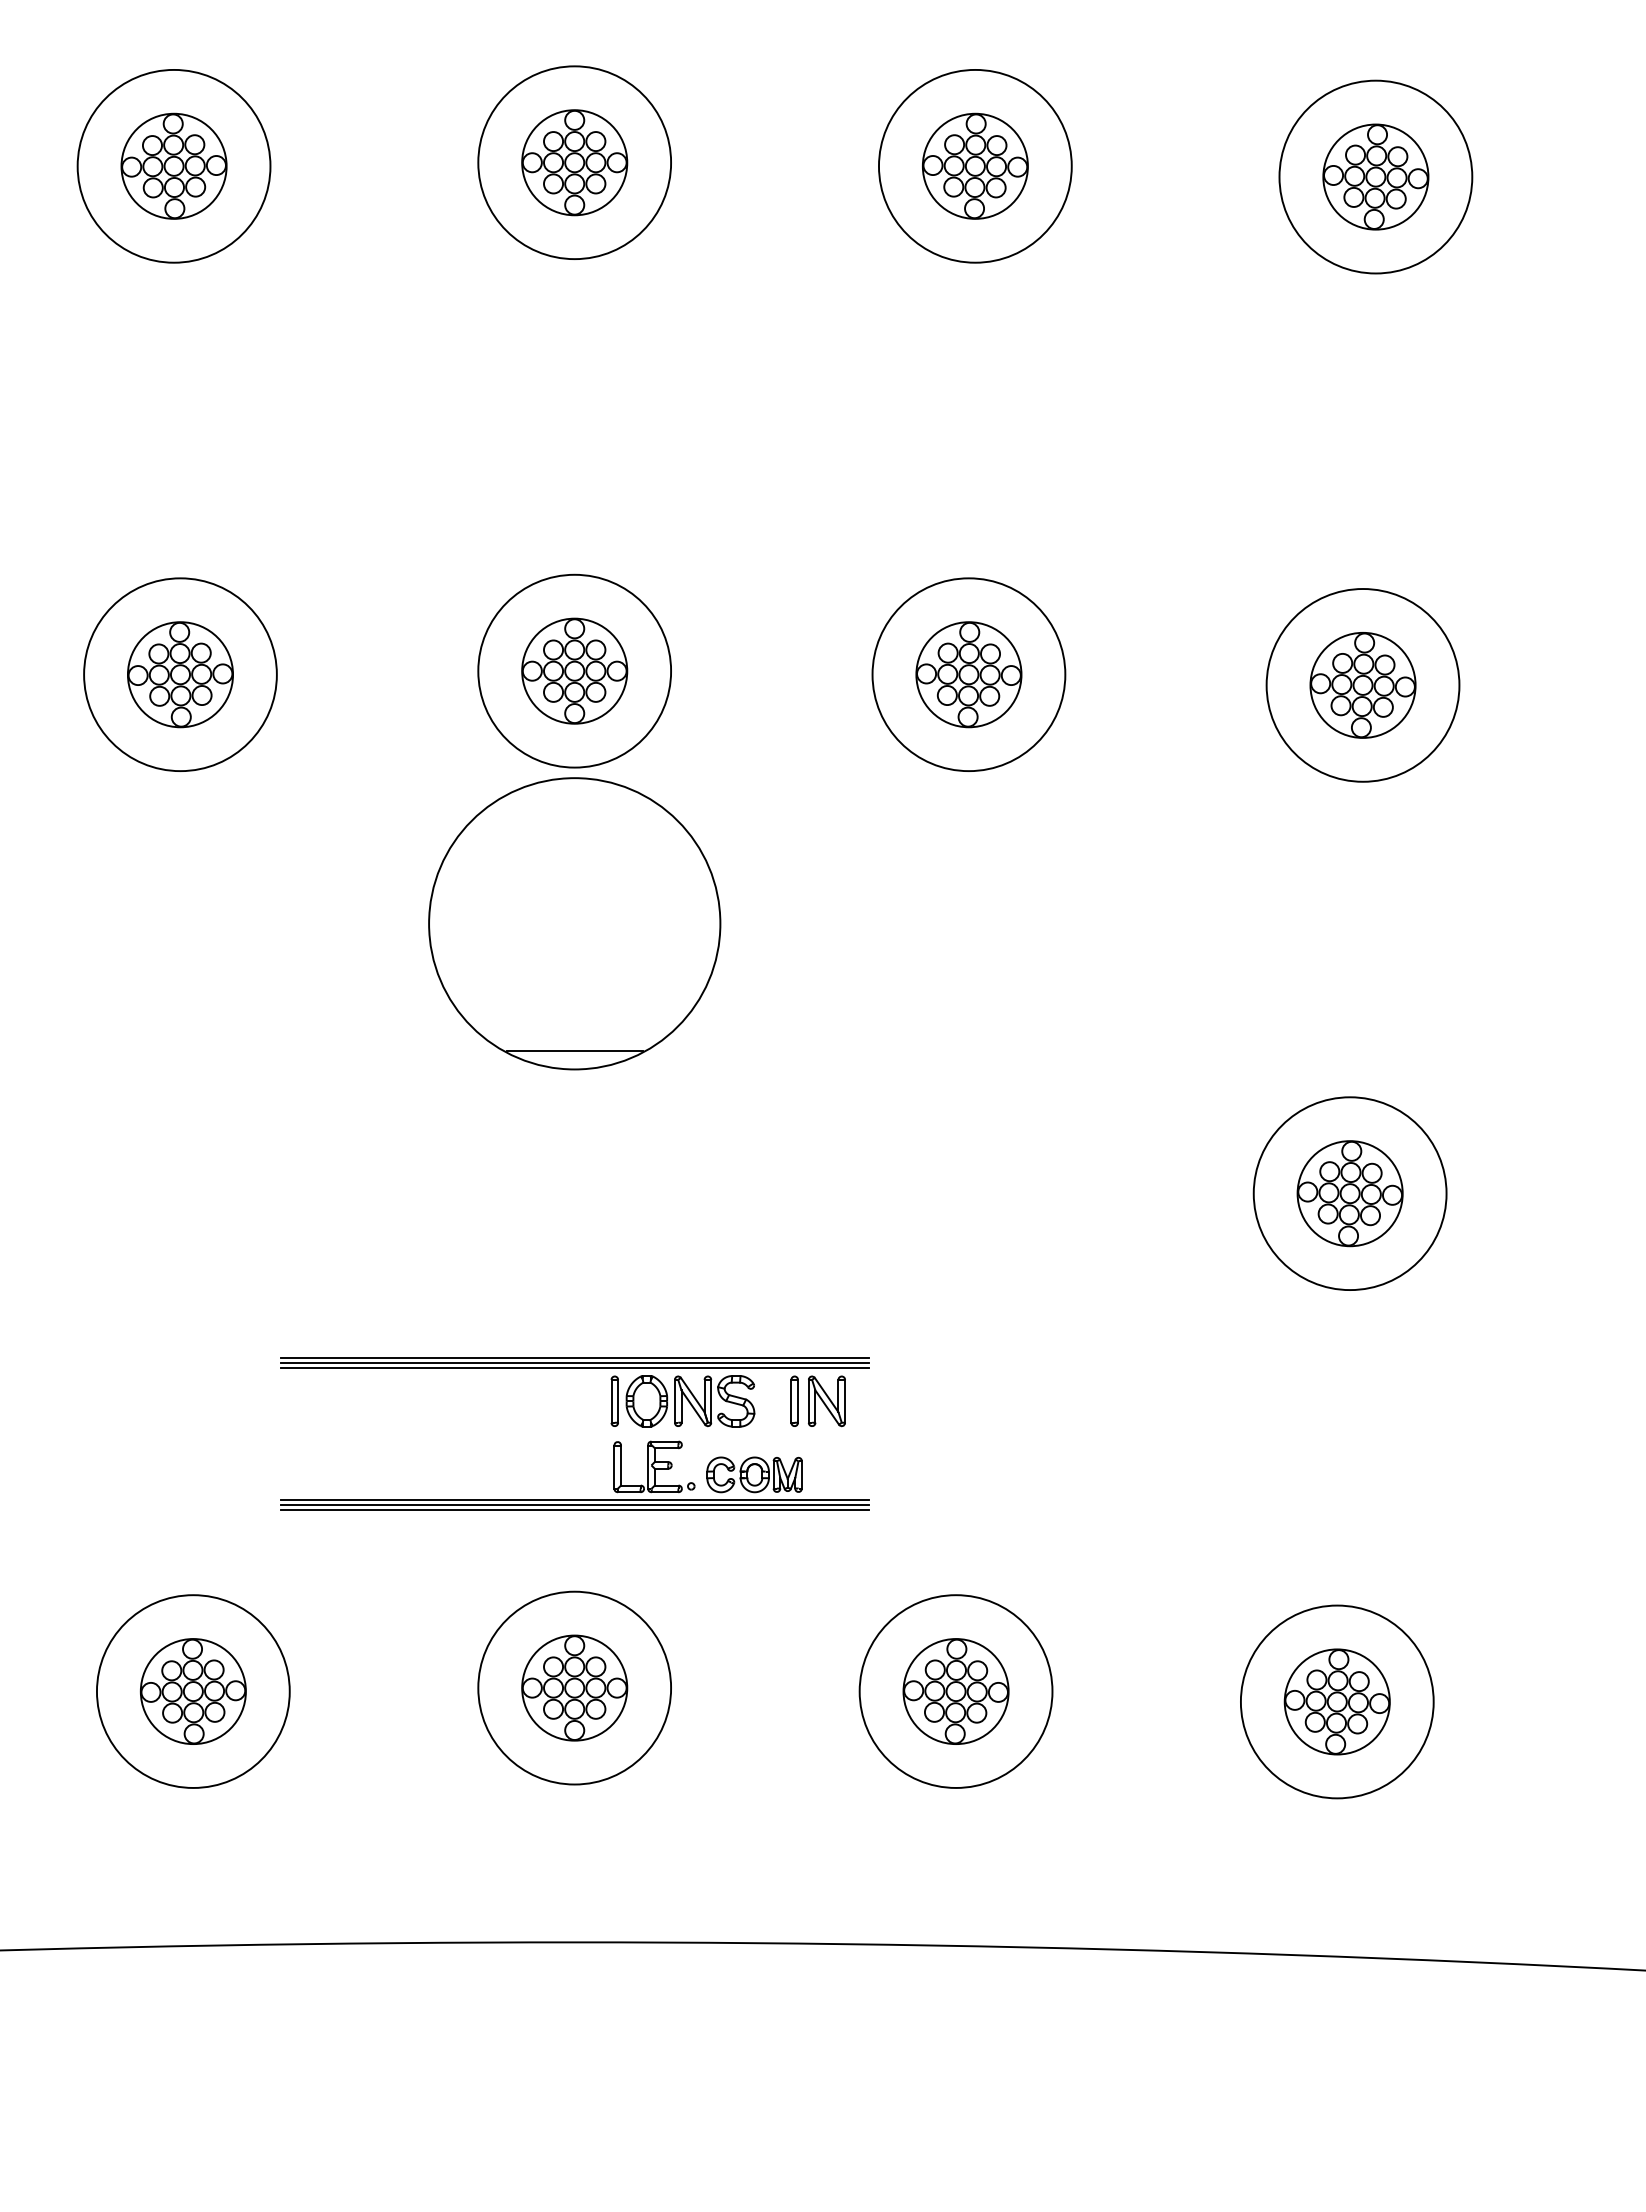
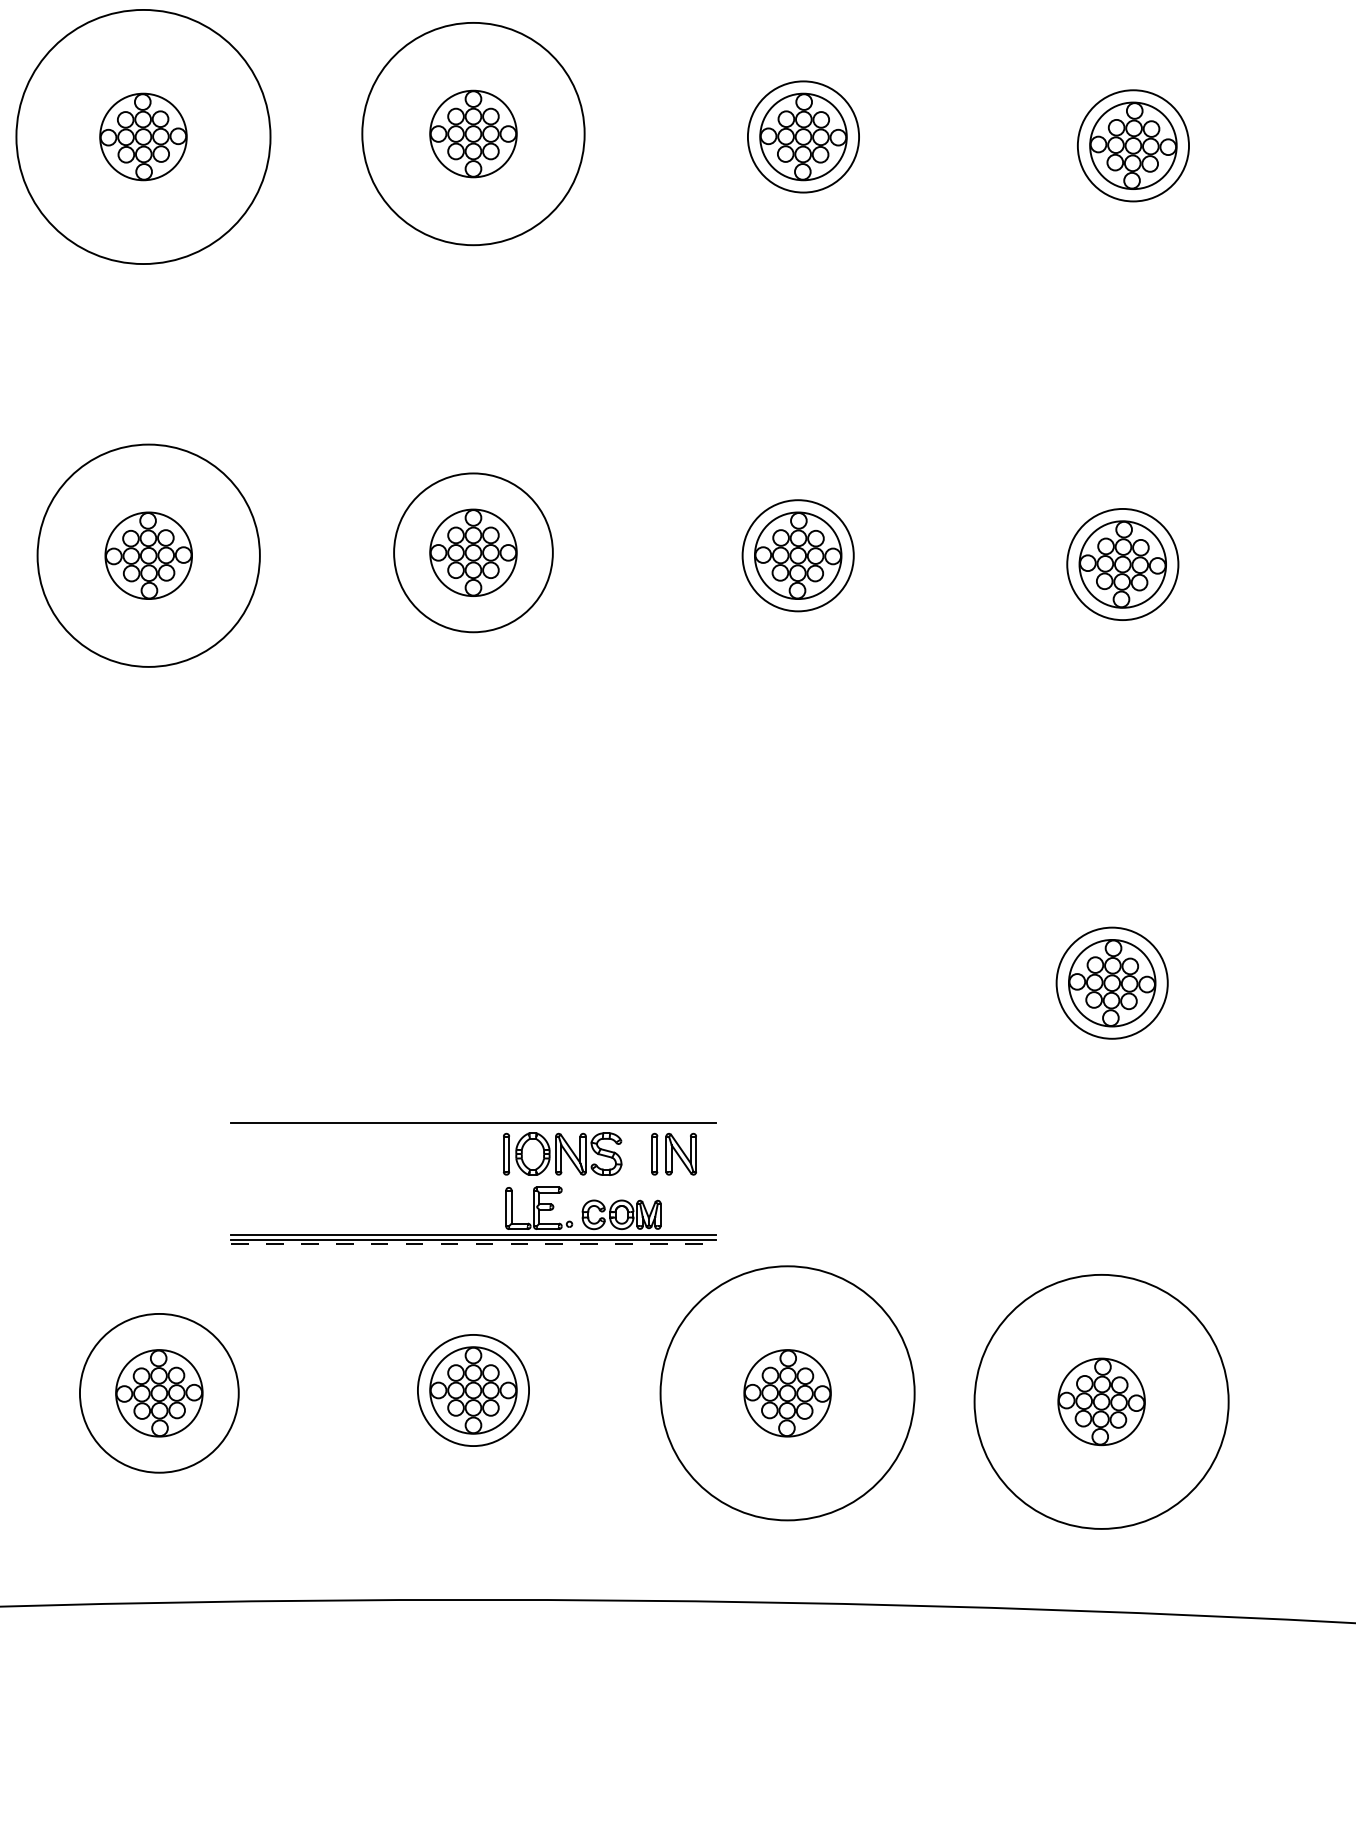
circle: (574, 162) -> (473, 133), size x1.4
circle: (173, 165) -> (143, 136), size x1.6
circle: (974, 165) -> (802, 136), size x0.7
circle: (1375, 176) -> (1133, 145), size x0.7
circle: (180, 674) -> (148, 555), size x1.4
circle: (968, 674) -> (797, 555), size x0.7
circle: (1362, 685) -> (1122, 564), size x0.7
part: (574, 923) -> (473, 760), removed
circle: (1349, 1193) -> (1111, 983), size x0.7
line: (574, 1357) -> (473, 1118), removed
line: (574, 1368) -> (473, 1127), removed
line: (574, 1510) -> (473, 1244), solid -> dashed
circle: (574, 1687) -> (473, 1389), size x0.7
circle: (955, 1691) -> (787, 1393), size x1.6
circle: (1336, 1701) -> (1100, 1401), size x1.6

